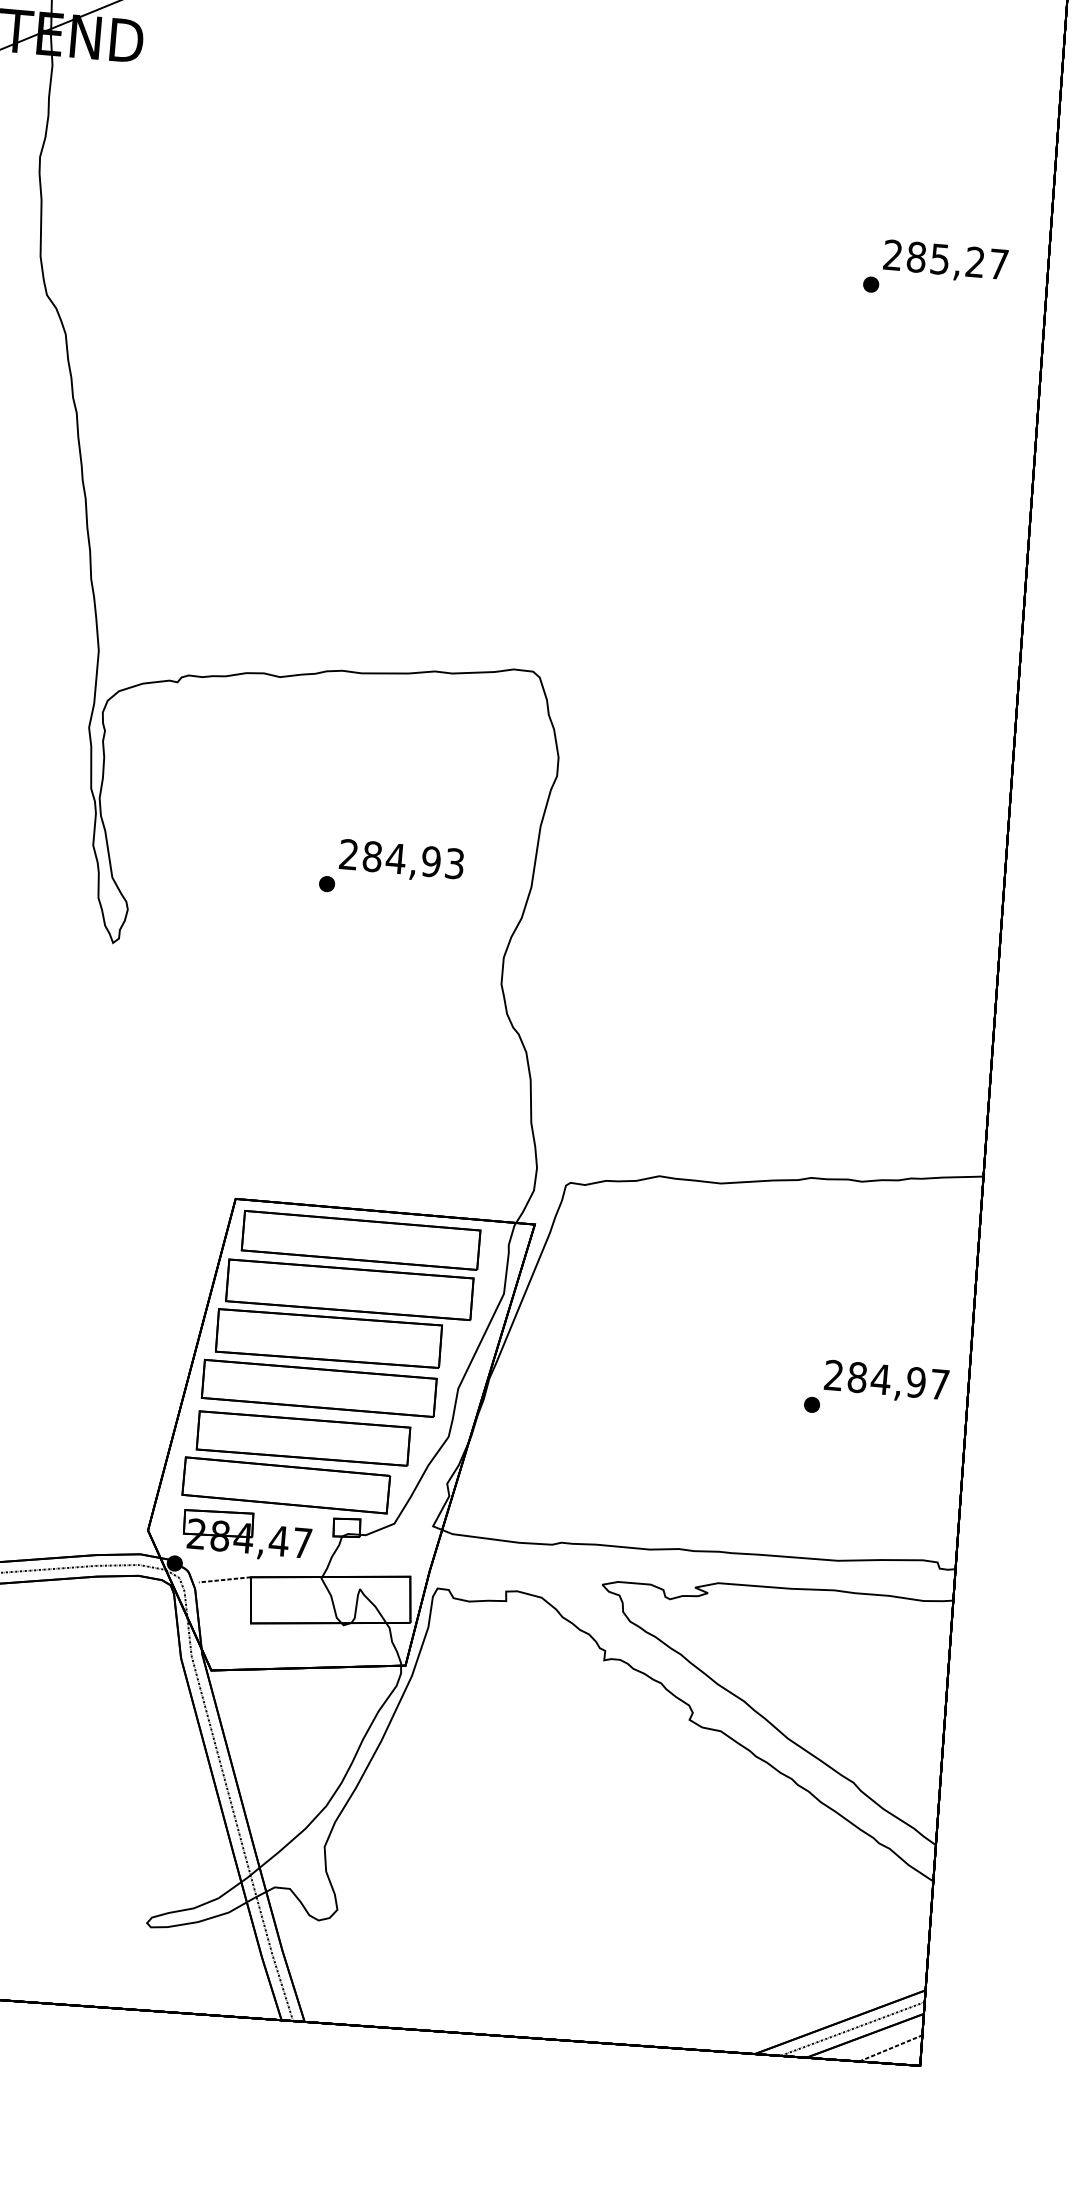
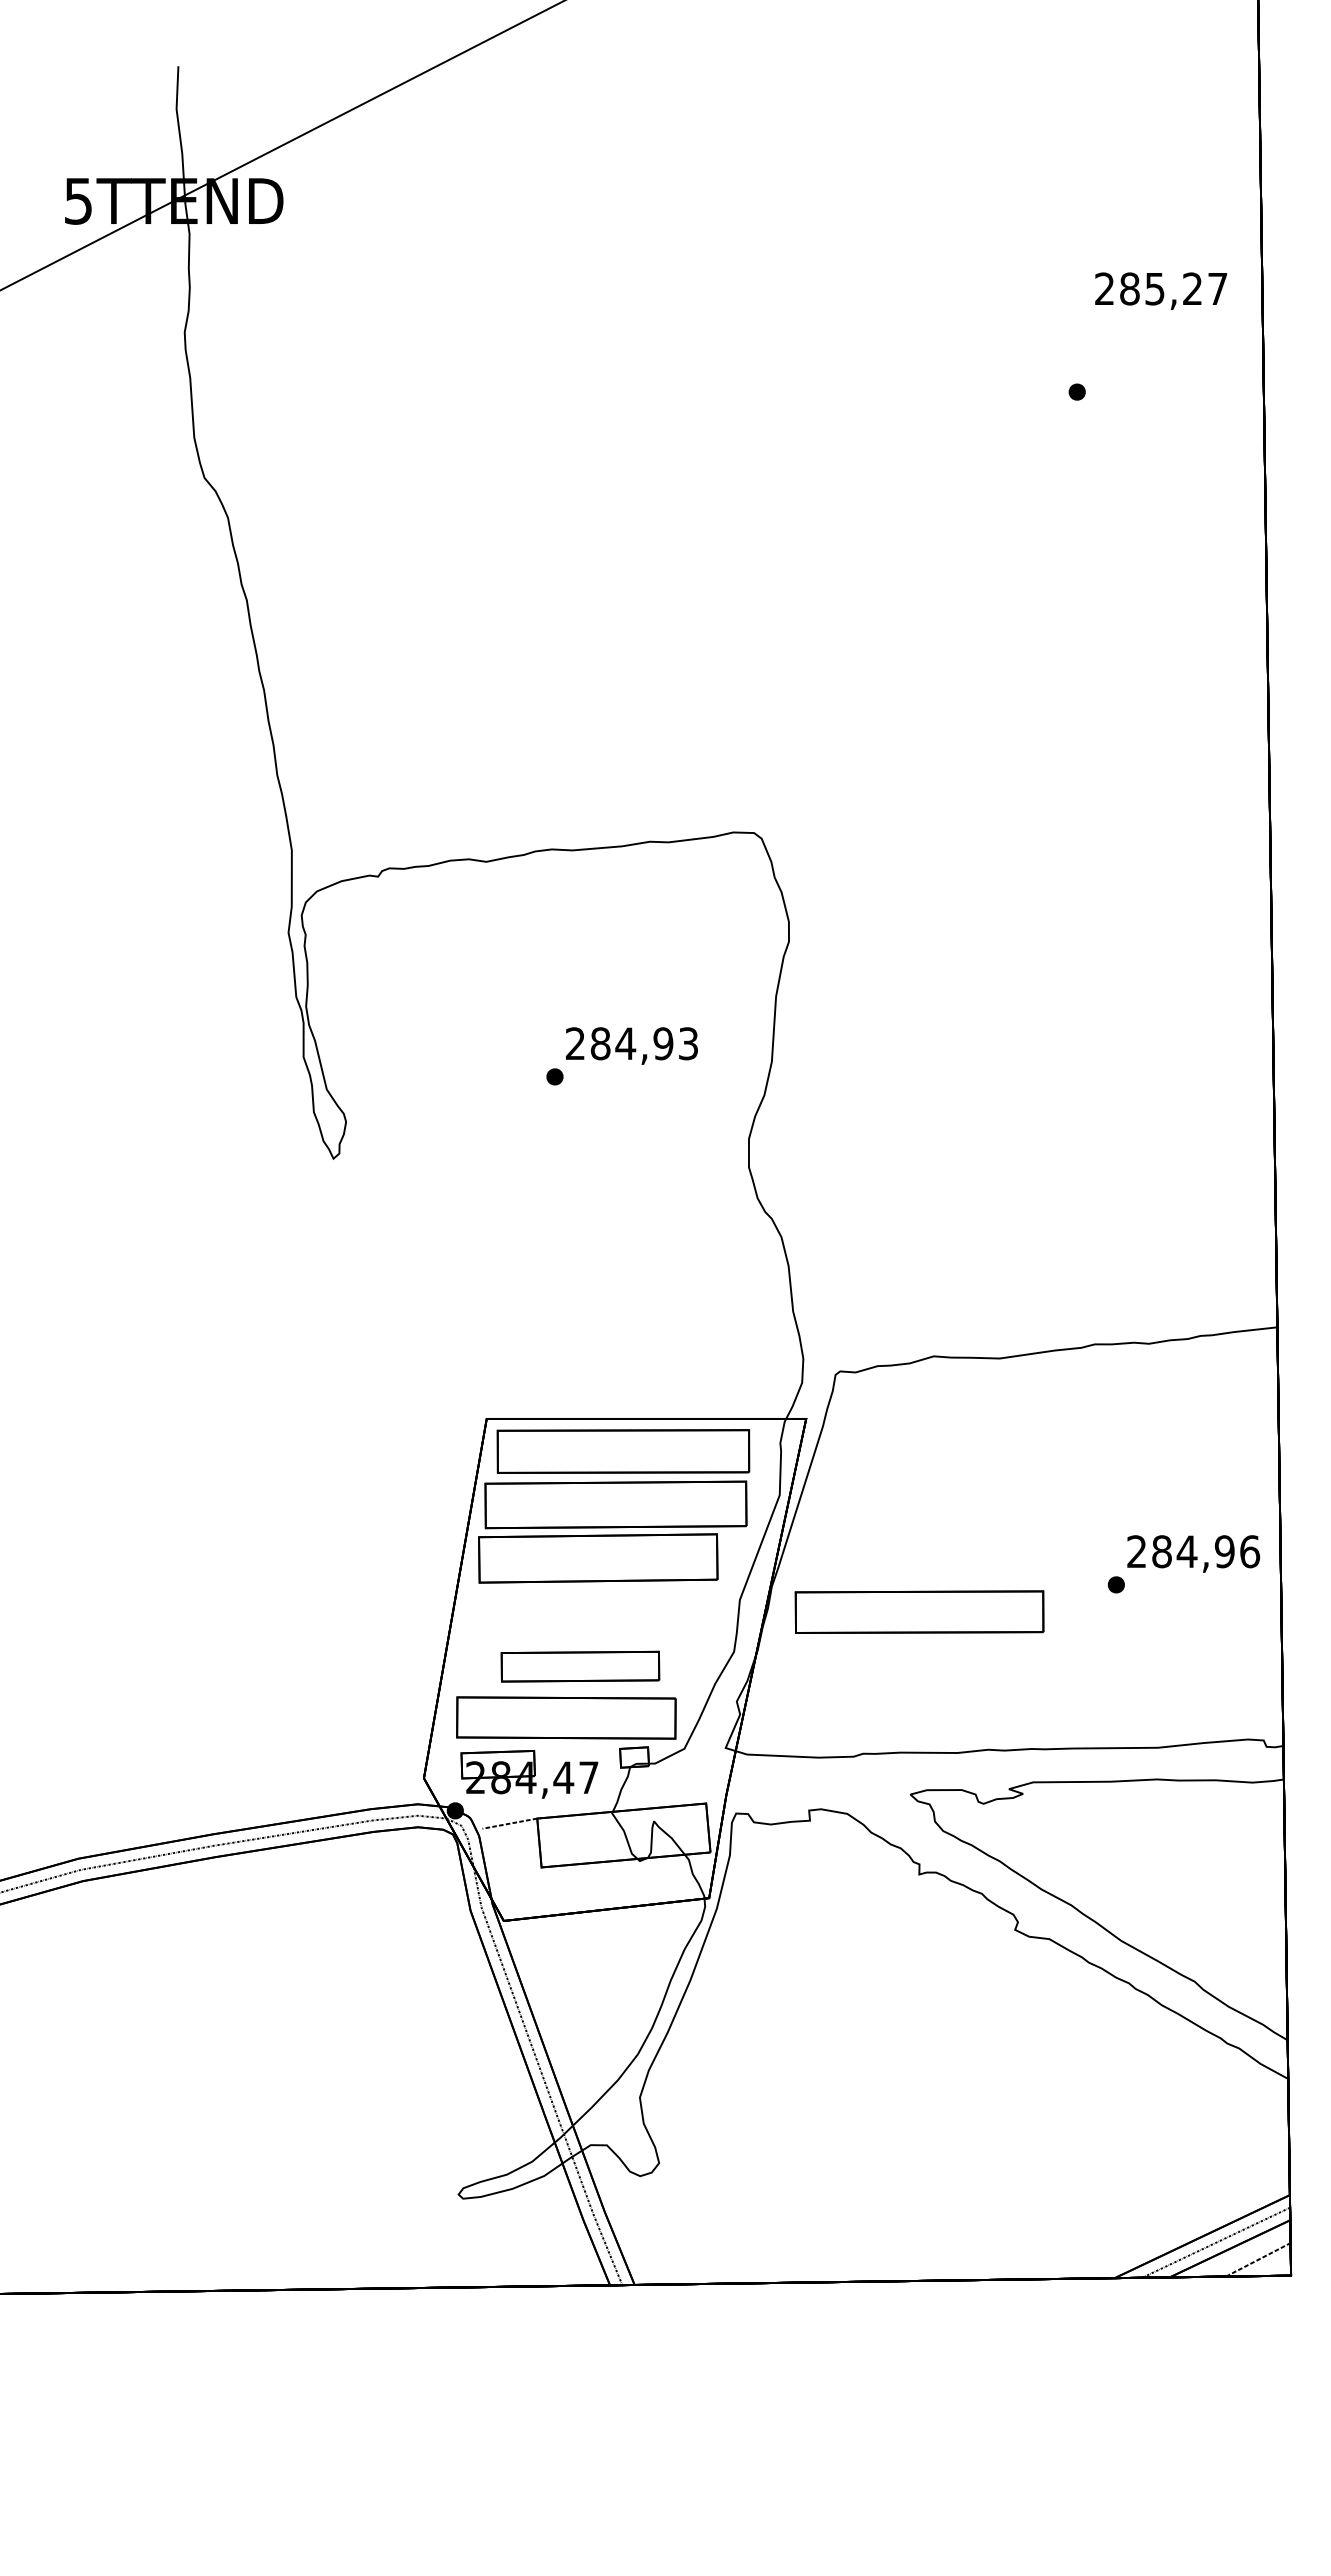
text: (945, 261) -> (1160, 290), moved
text: (940, 1384) -> (1250, 1551), 284,97 -> 284,96
part: (319, 1387) -> (919, 1611), moved
part: (303, 1438) -> (580, 1666), size x0.7

